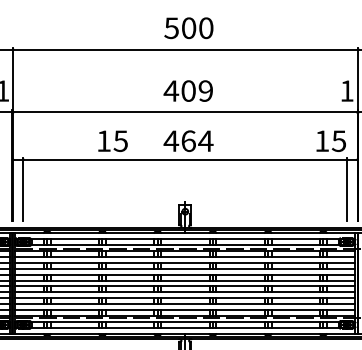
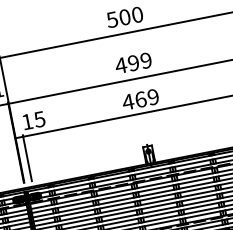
text: (188, 90) -> (133, 62), 409 -> 499
text: (112, 140) -> (33, 120), moved
text: (205, 141) -> (153, 97), 464 -> 469

